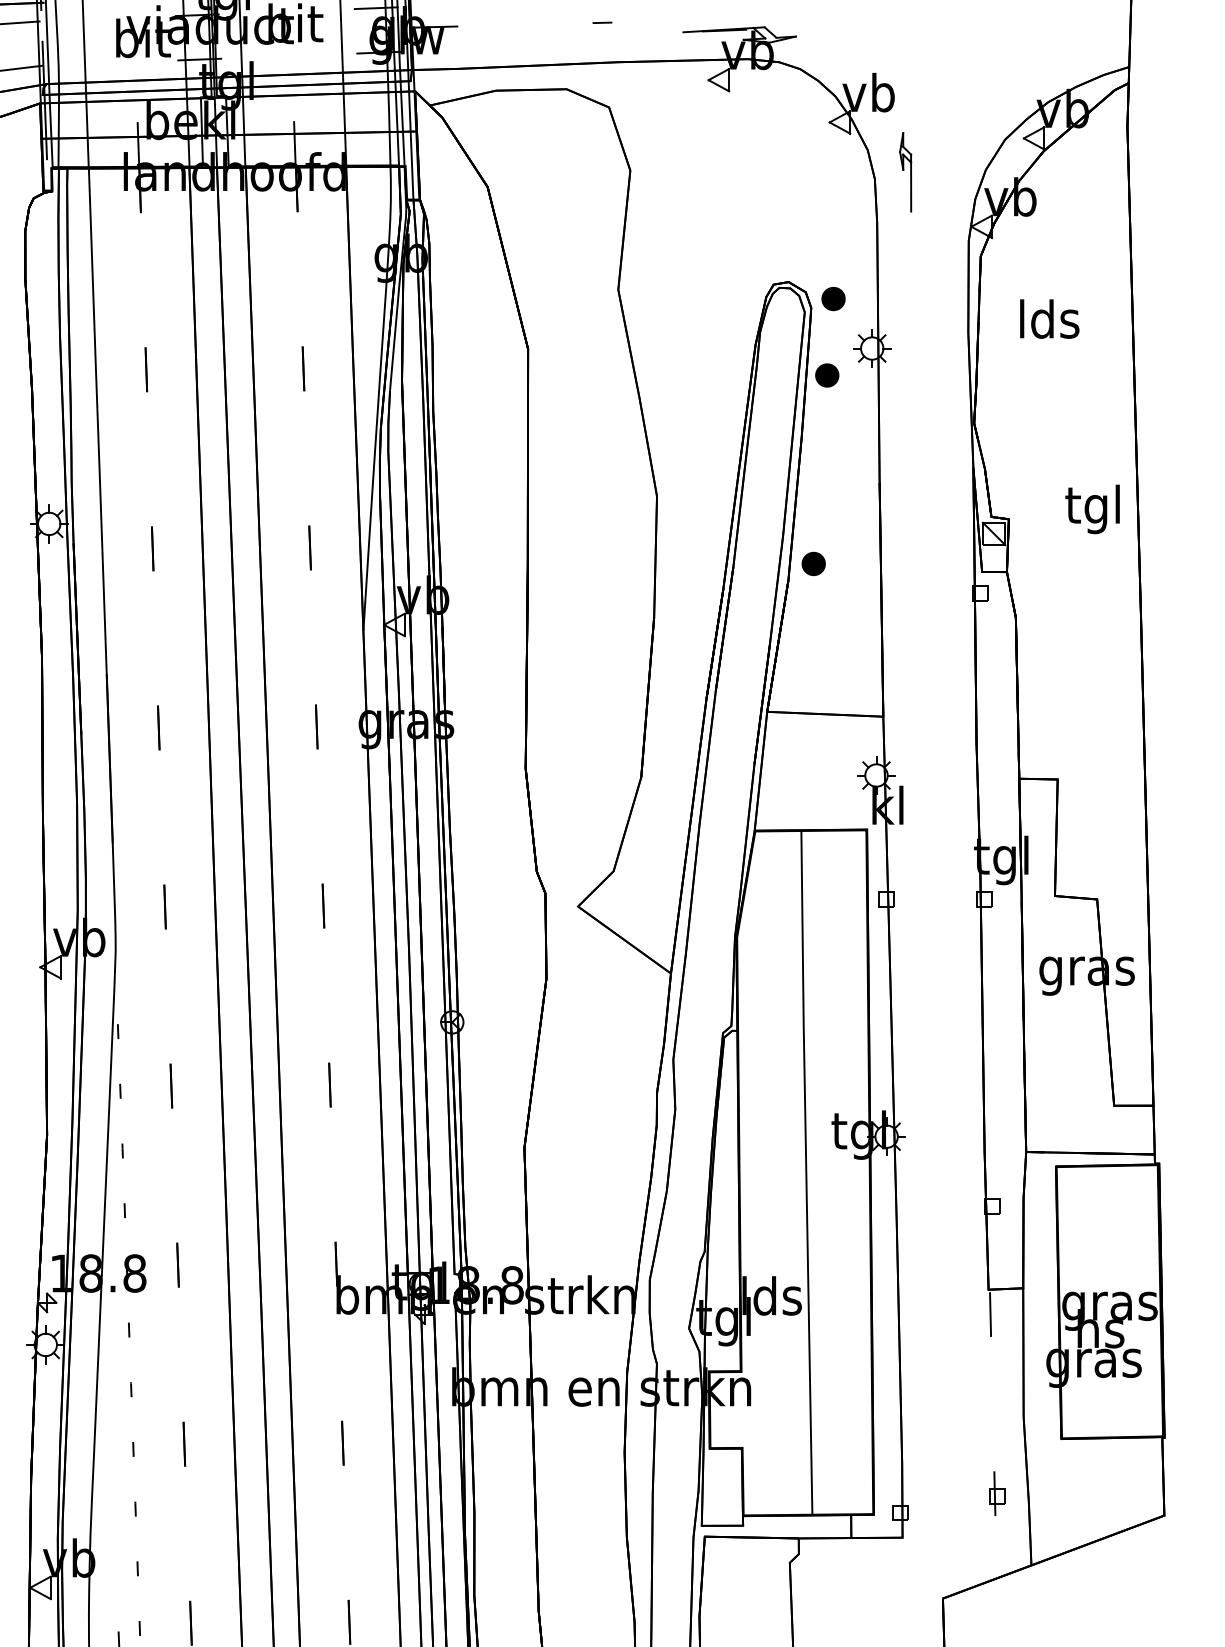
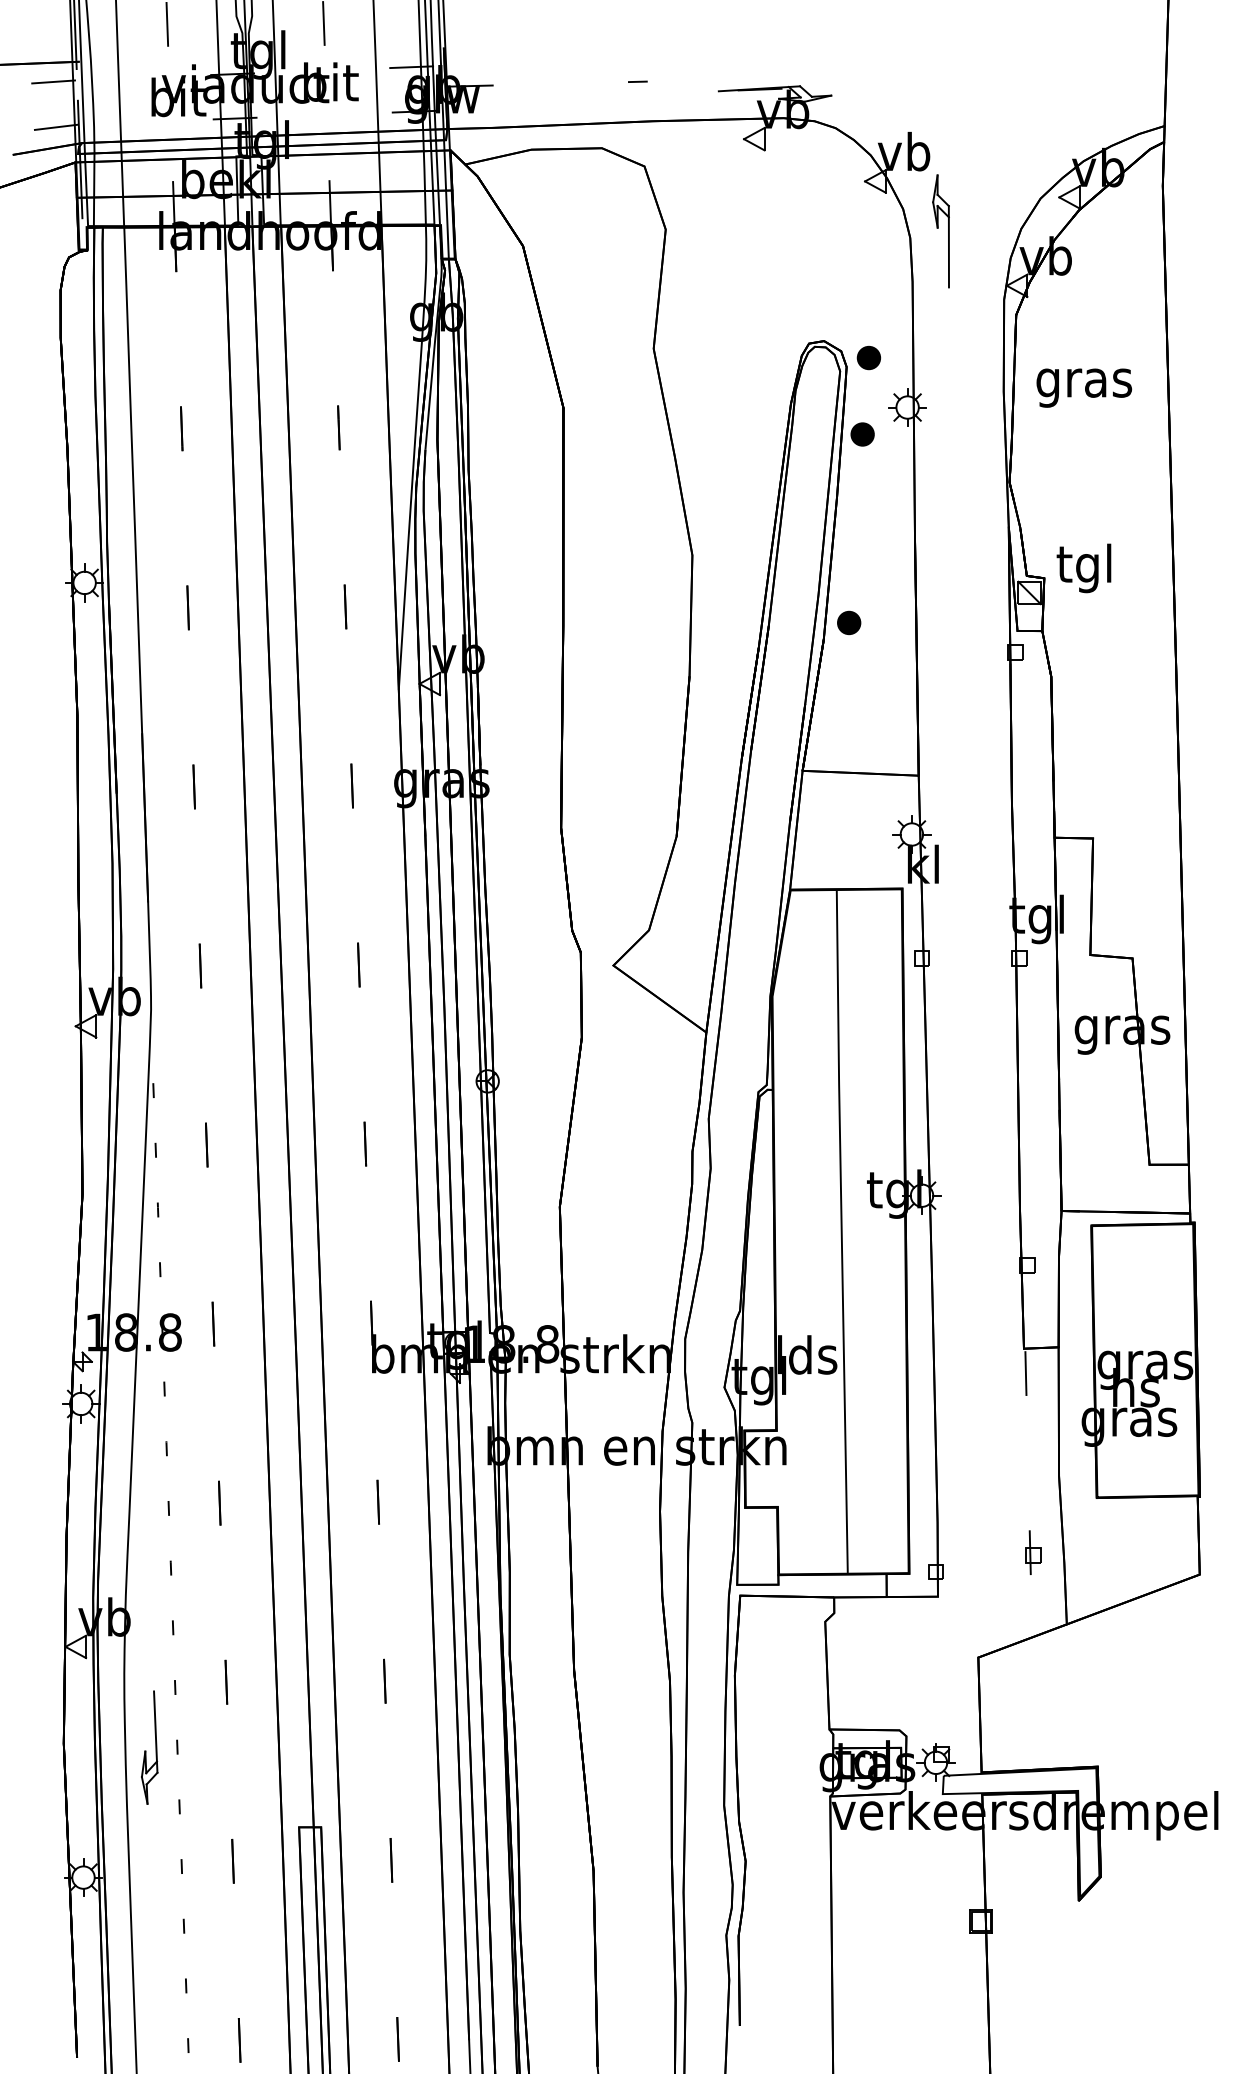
part: (905, 172) -> (940, 231), size x1.43
text: (1049, 323) -> (1084, 382), lds -> gras
text: (1092, 509) -> (1083, 568), moved

